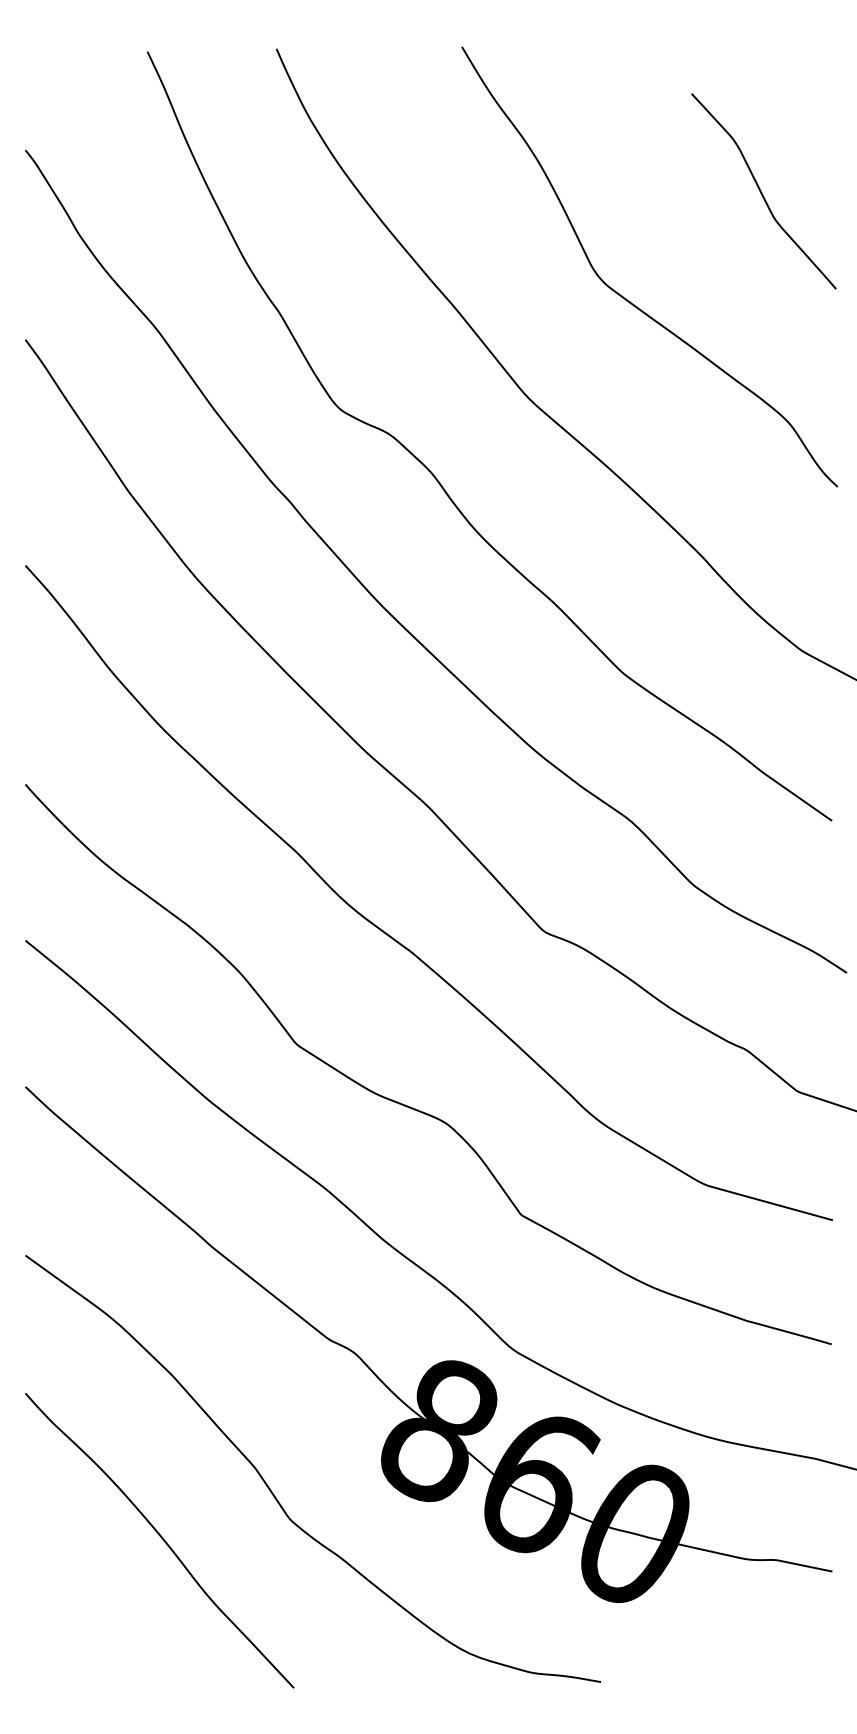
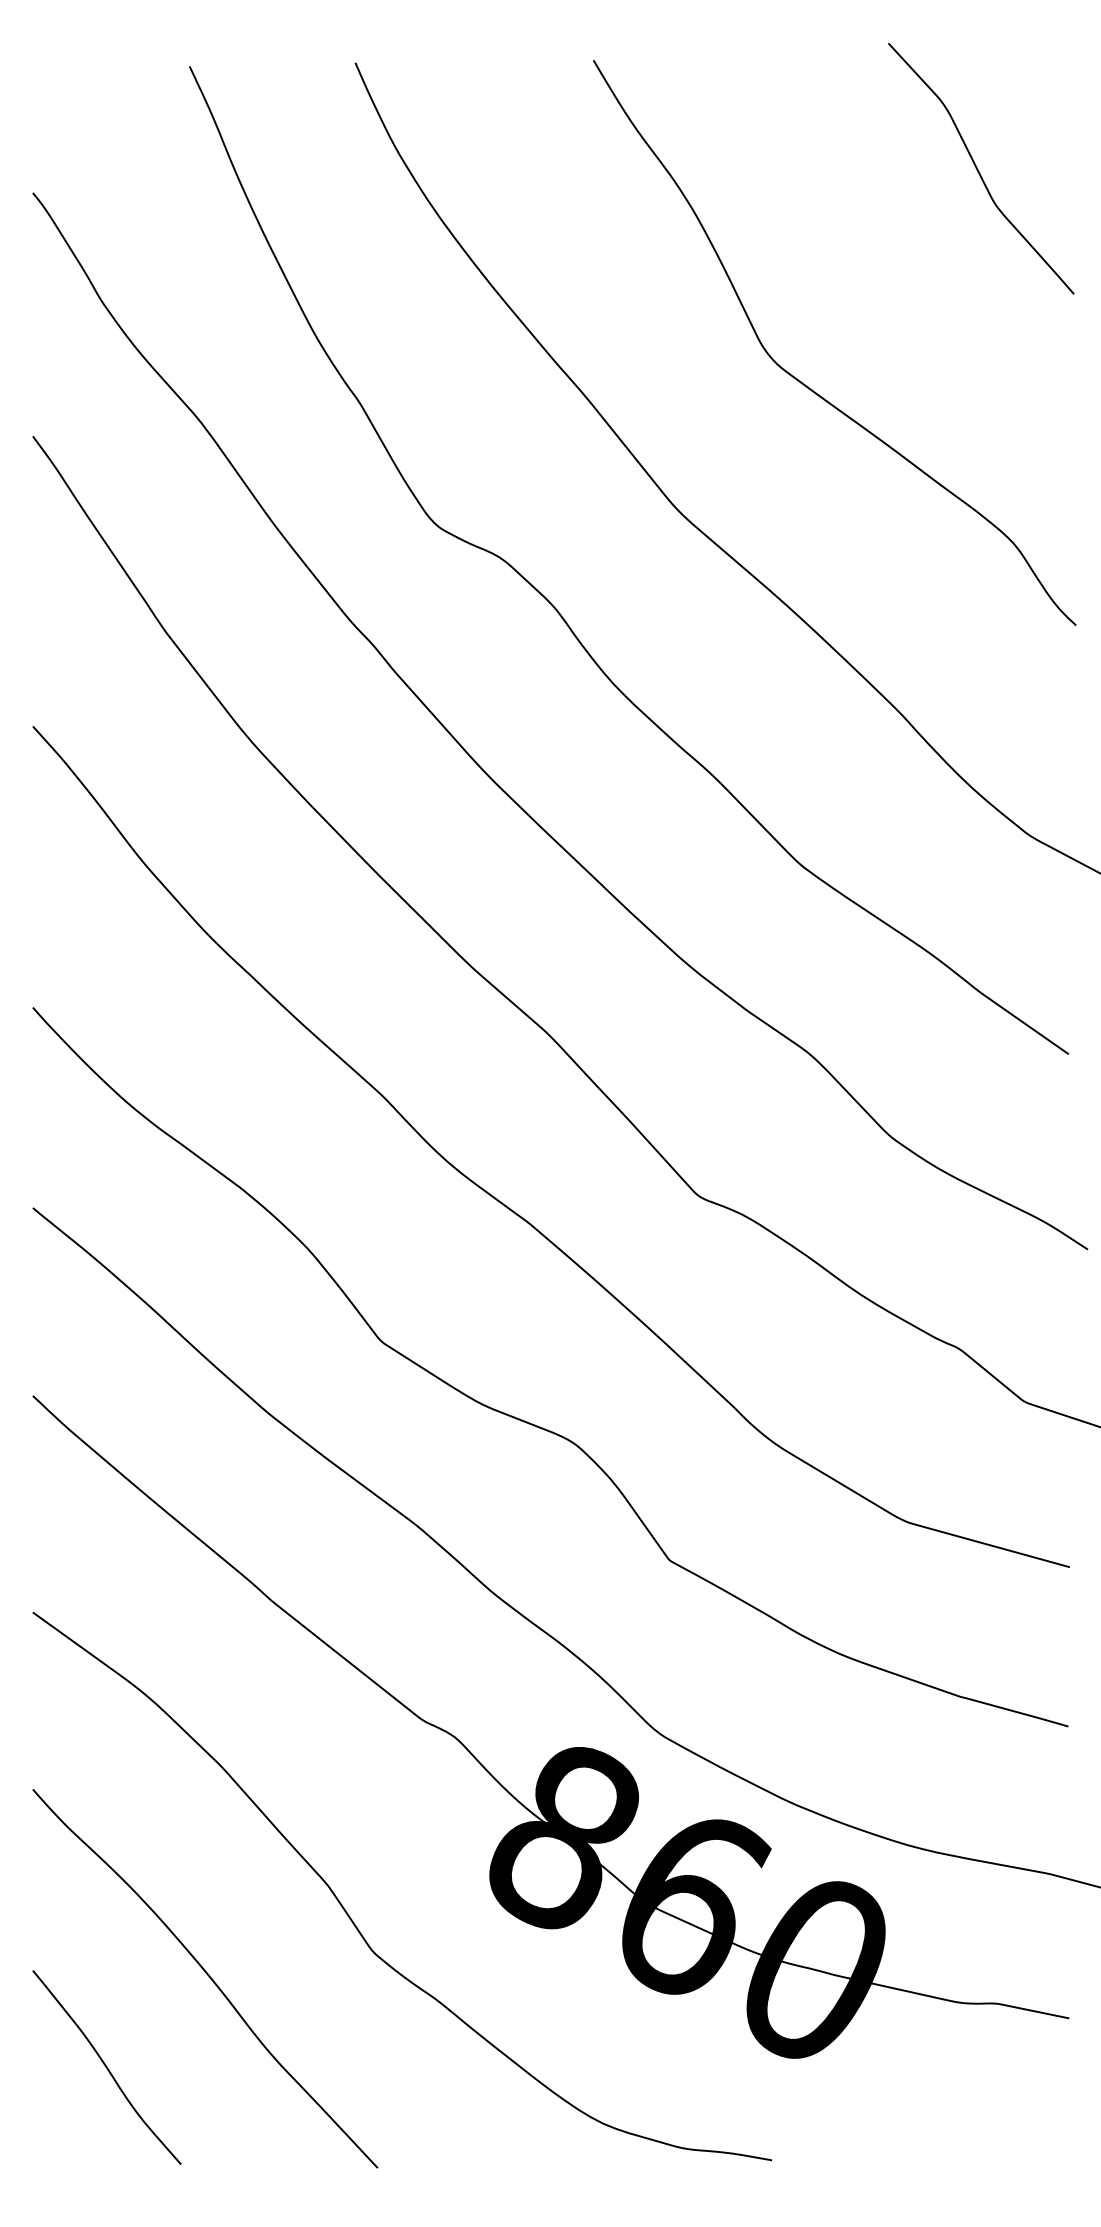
curve: (762, 192) -> (979, 170), moved
curve: (83, 1609) -> (107, 2067), added

